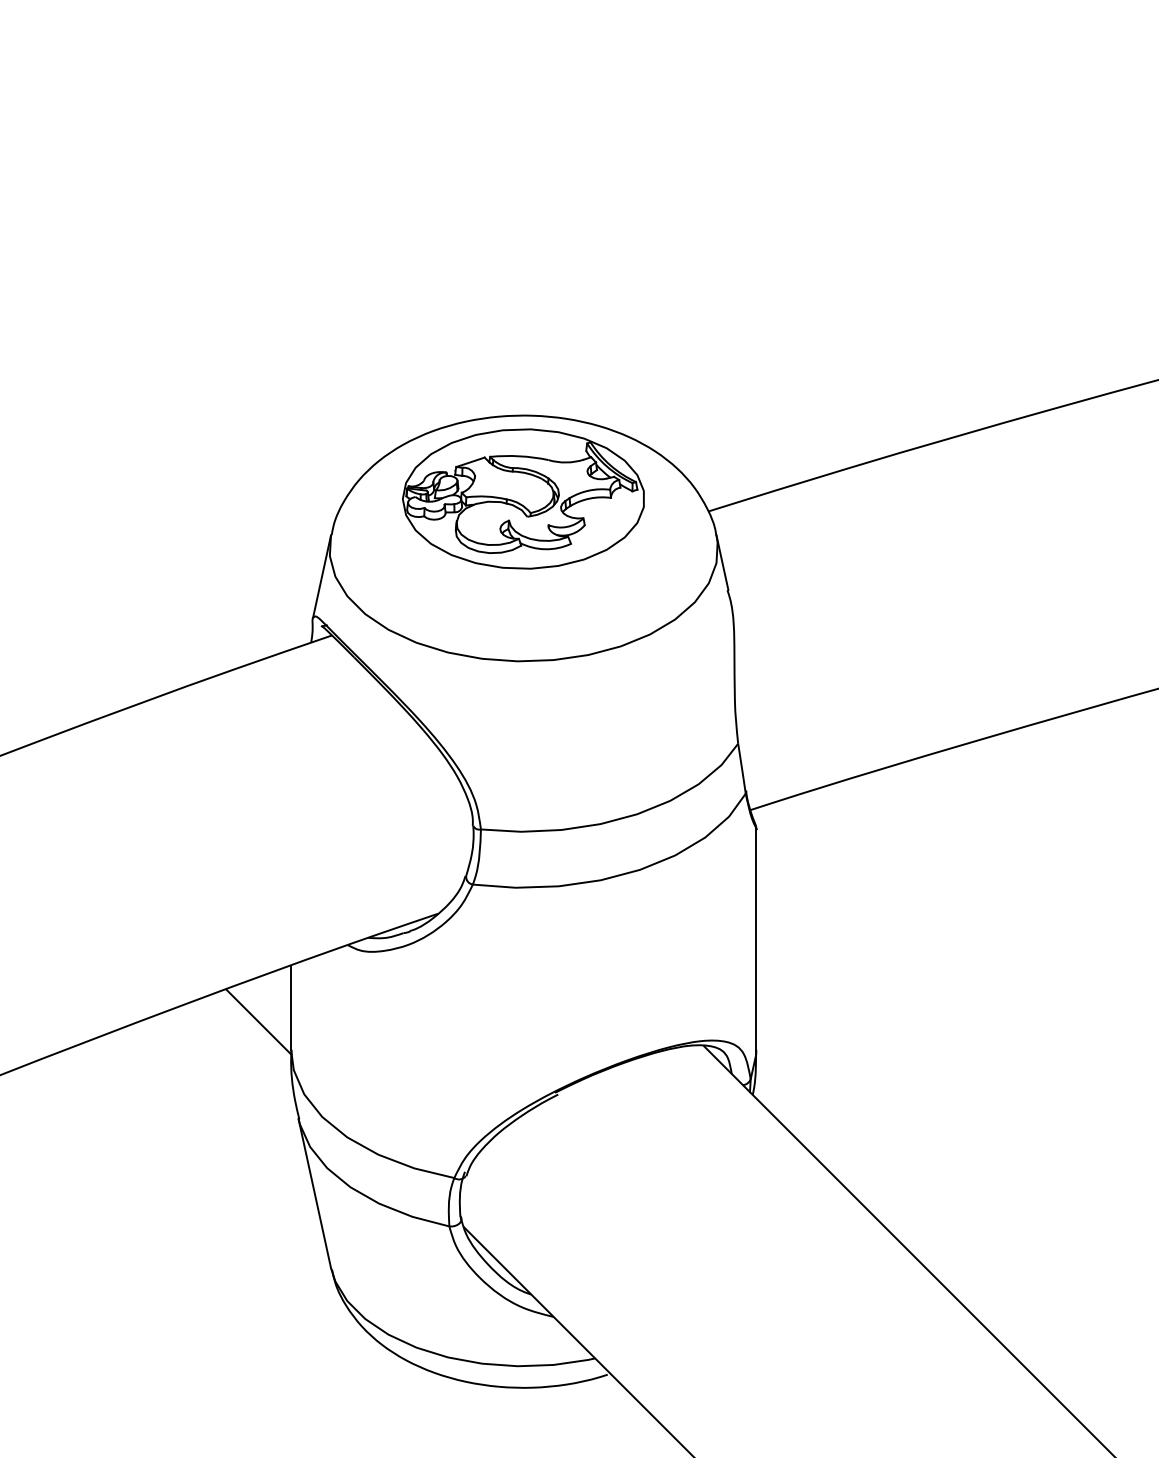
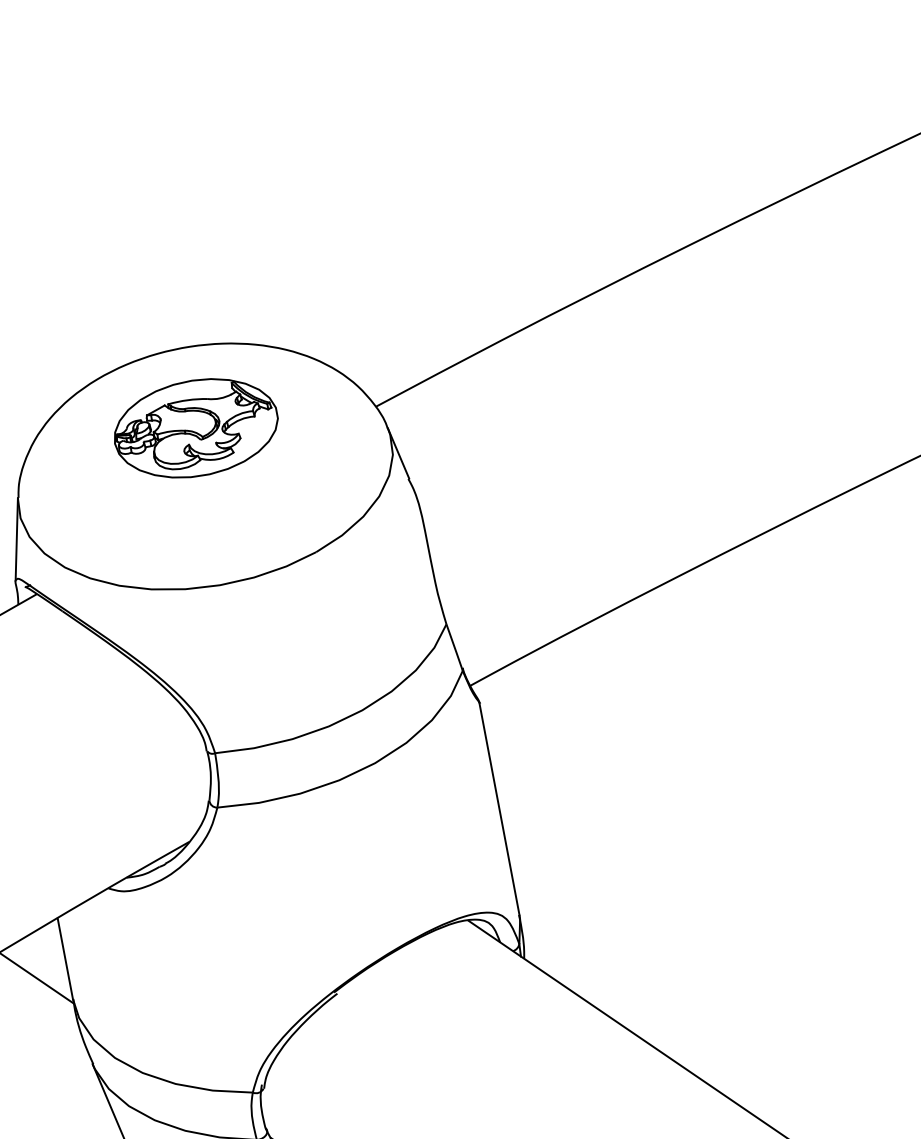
part: (523, 498) -> (195, 427), size x0.7

